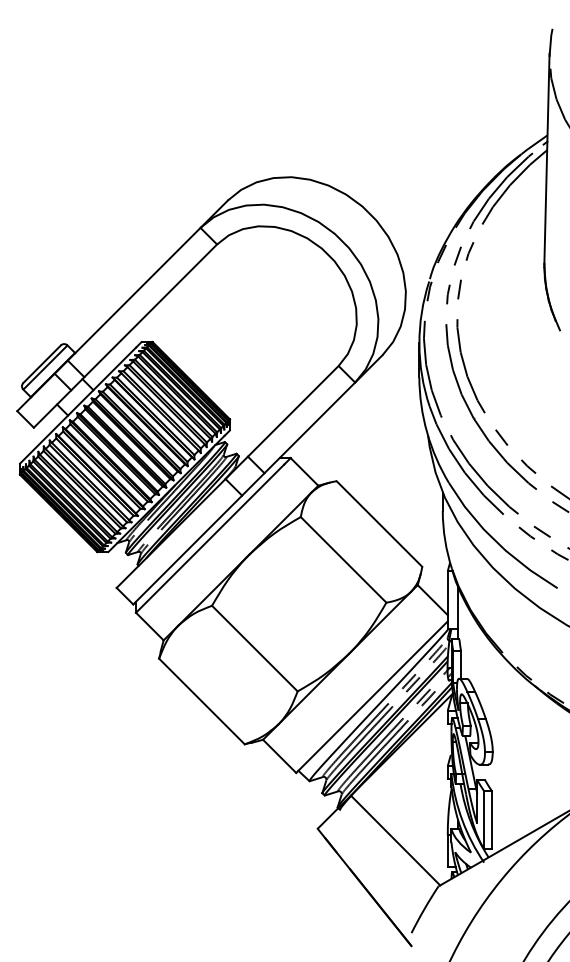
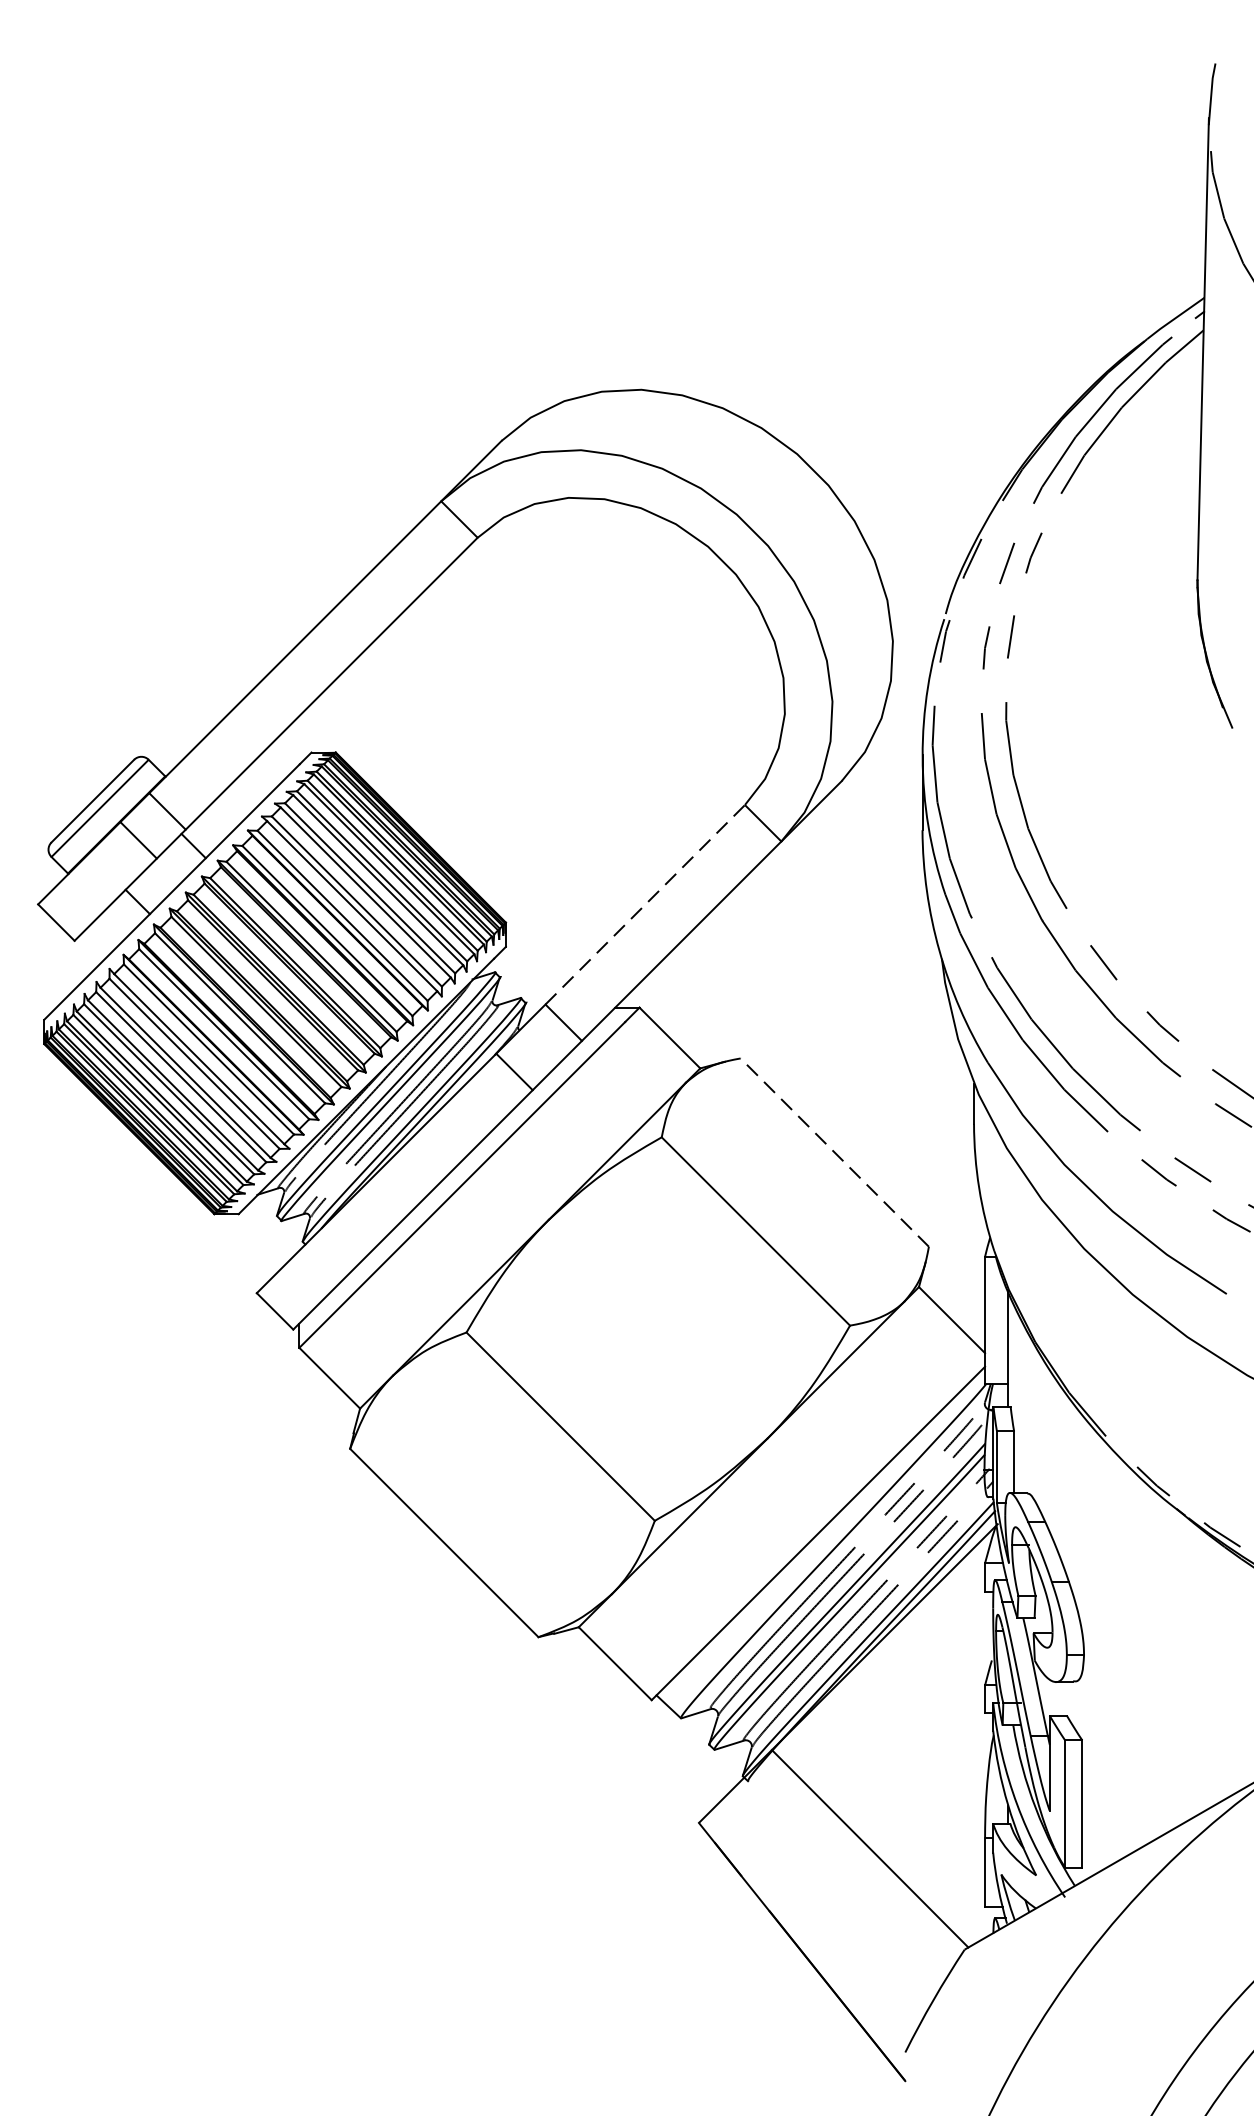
line: (293, 410) -> (645, 902), solid -> dashed
line: (379, 524) -> (834, 1153), solid -> dashed

